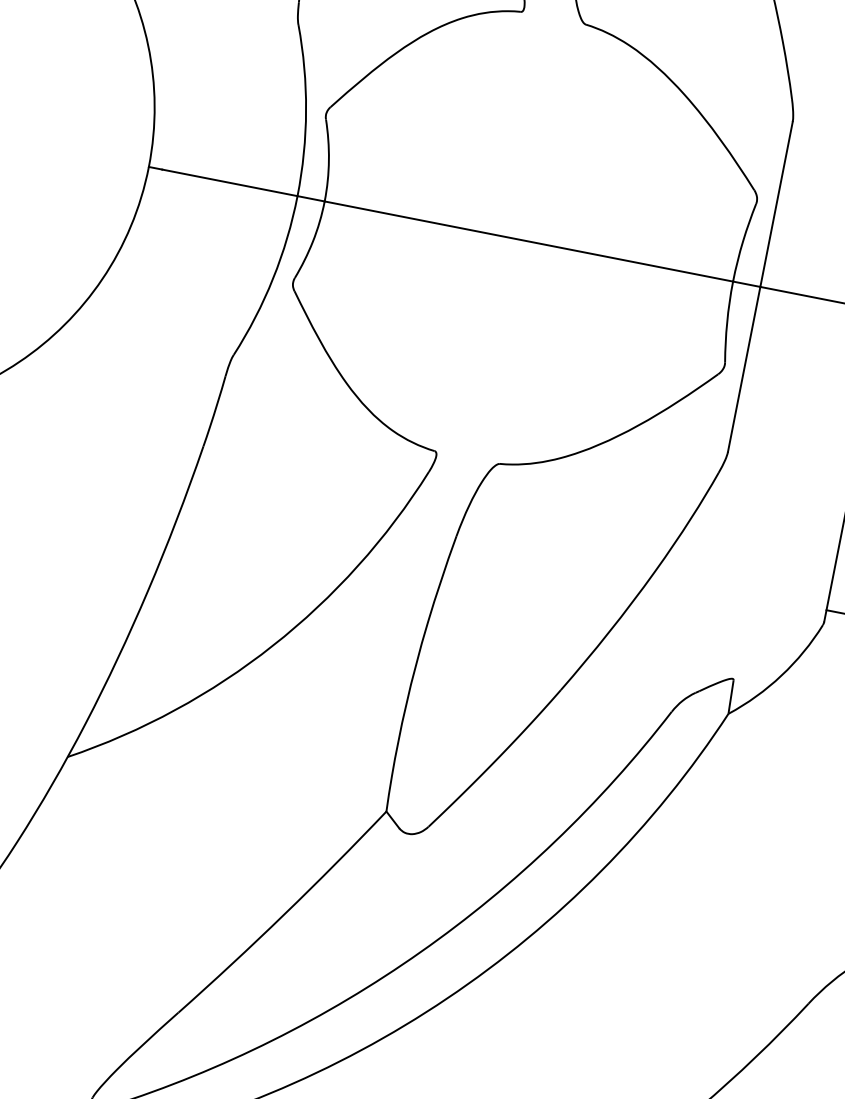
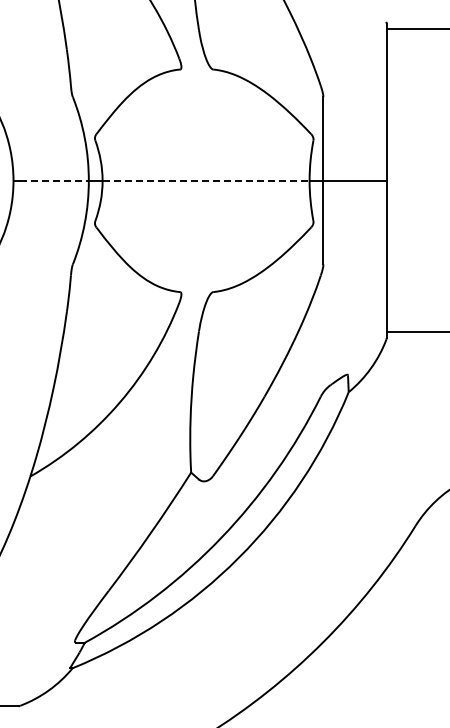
line: (231, 182) -> (55, 180), solid -> dashed
line: (529, 241) -> (206, 180), solid -> dashed

